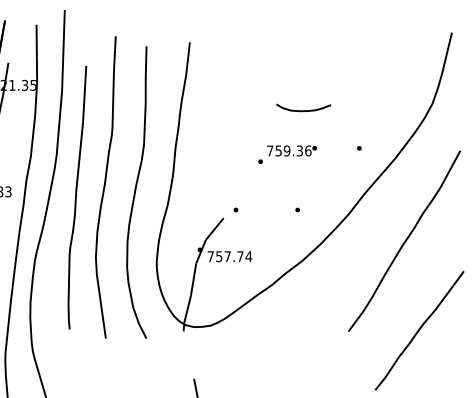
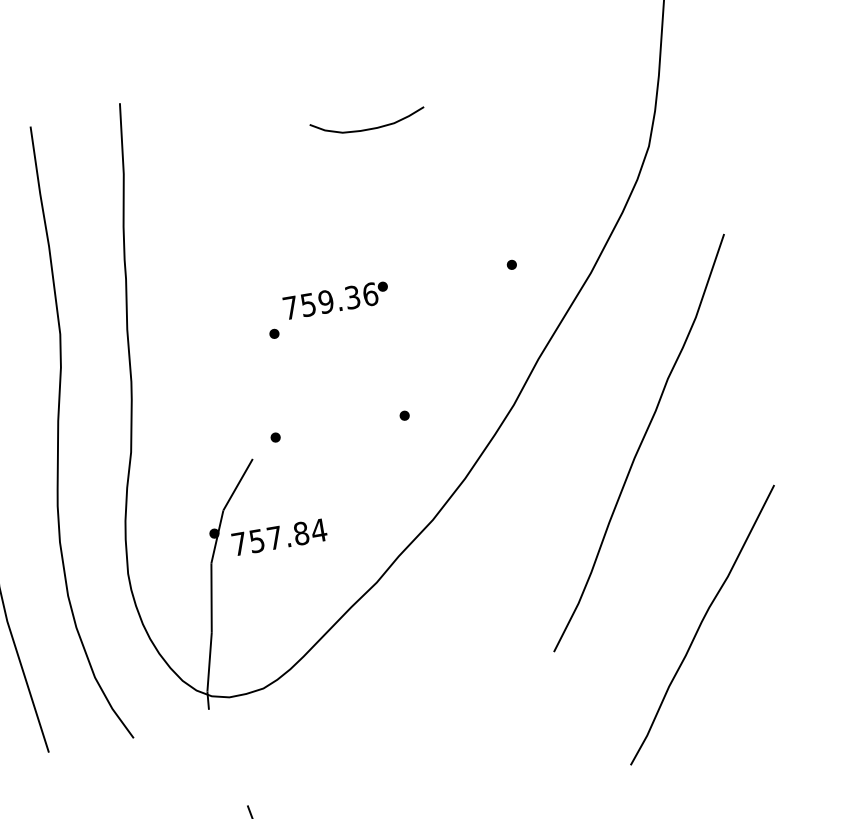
curve: (303, 110) -> (368, 128), moved
text: (287, 154) -> (328, 309), moved
text: (240, 256) -> (301, 533), 757.74 -> 757.84

